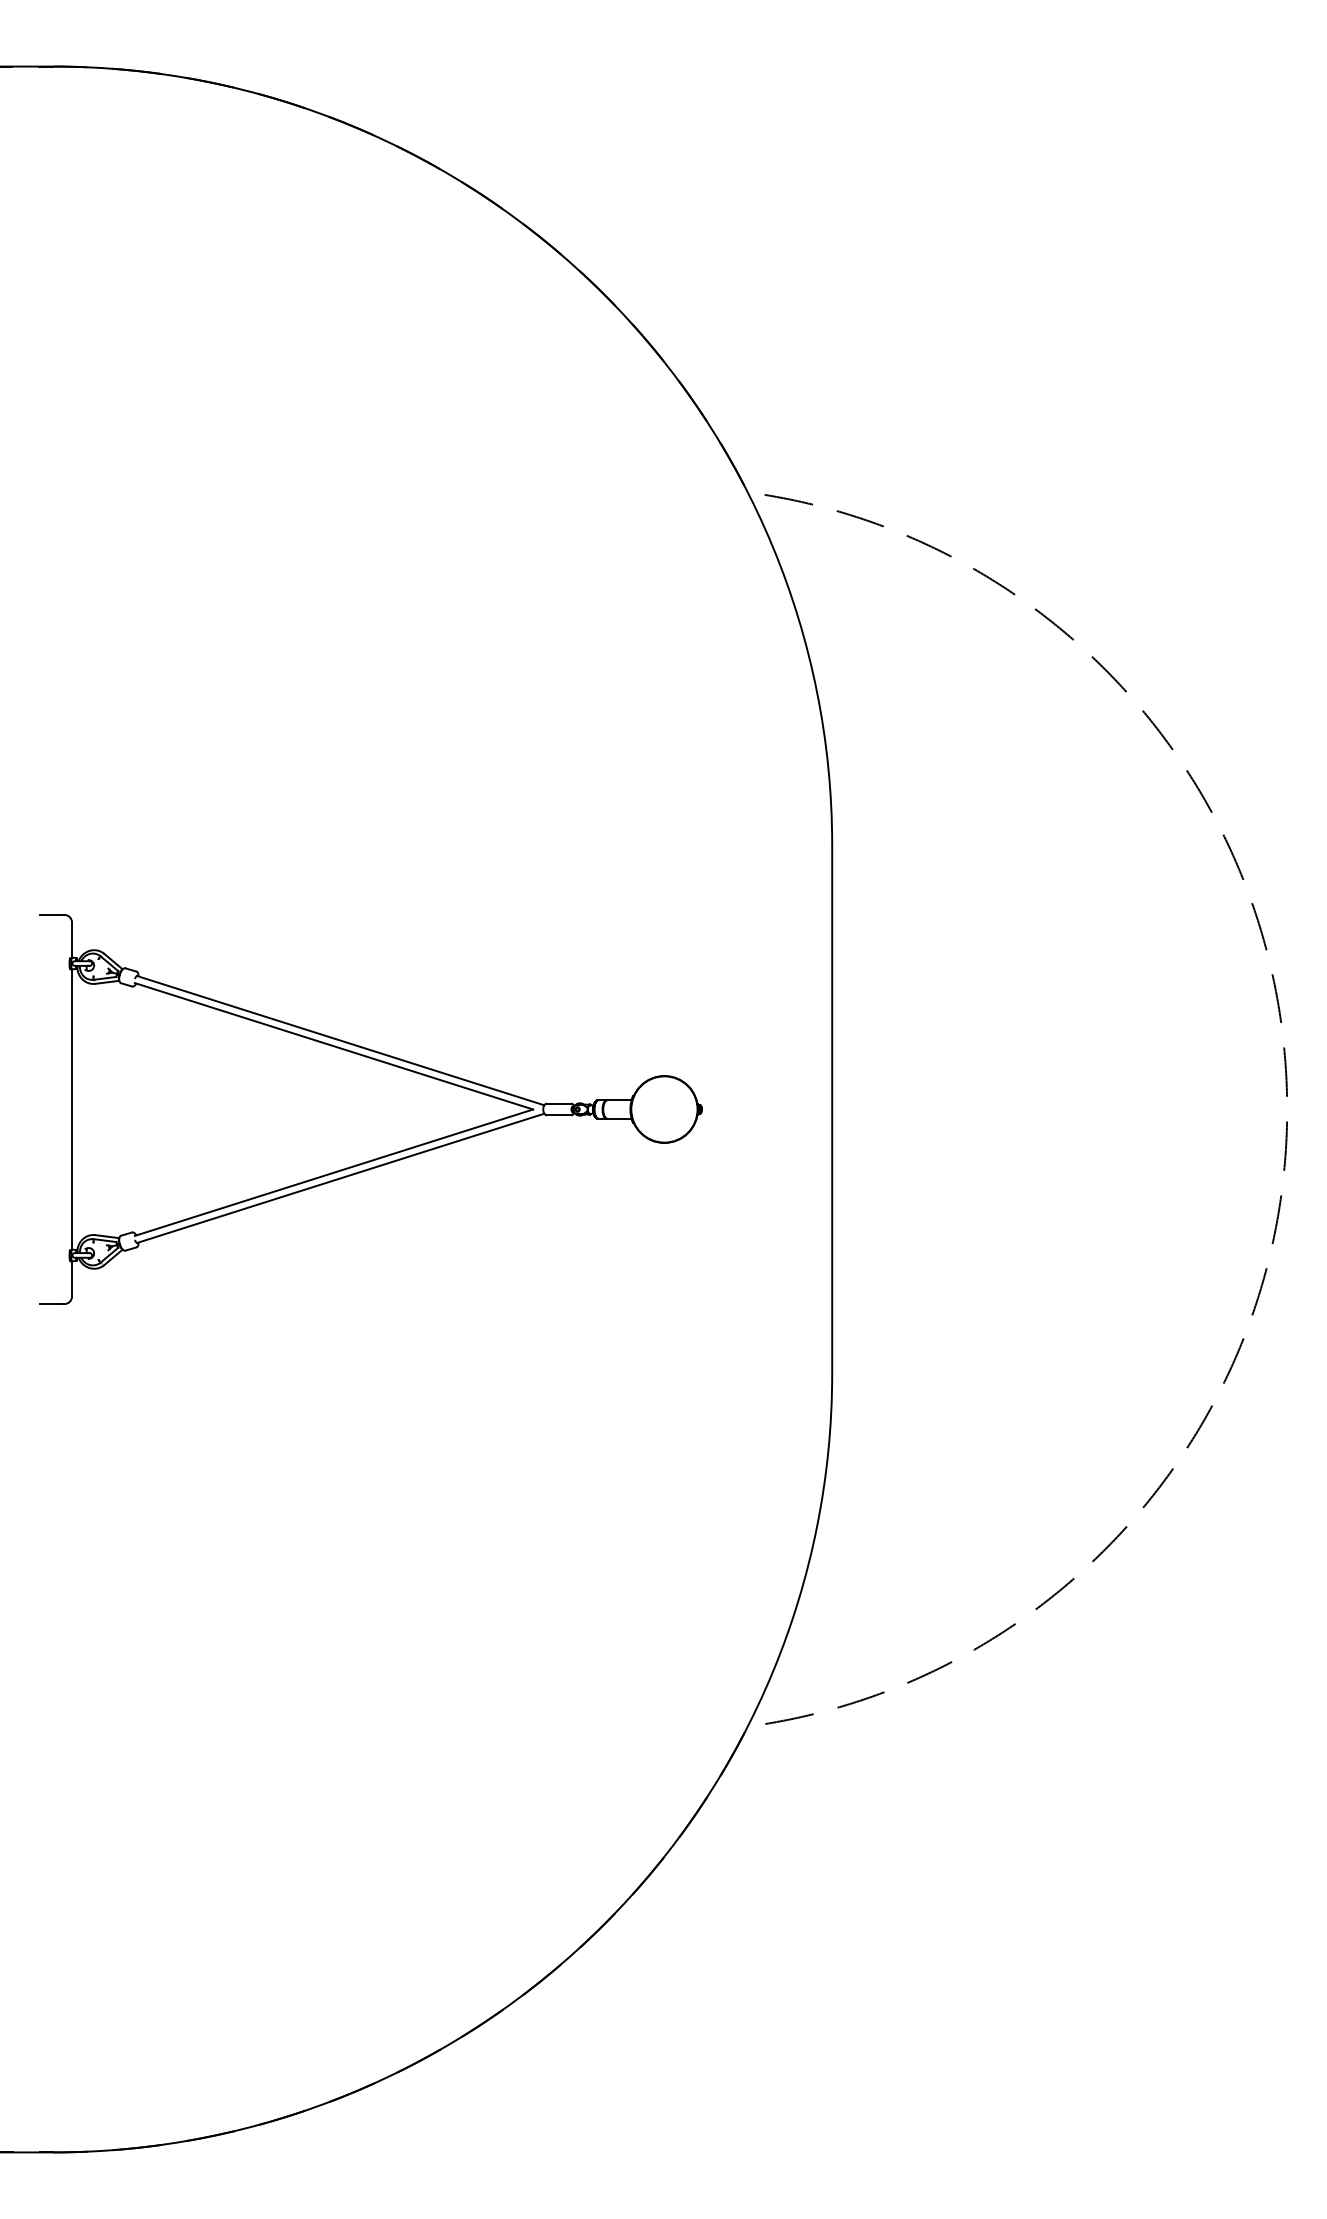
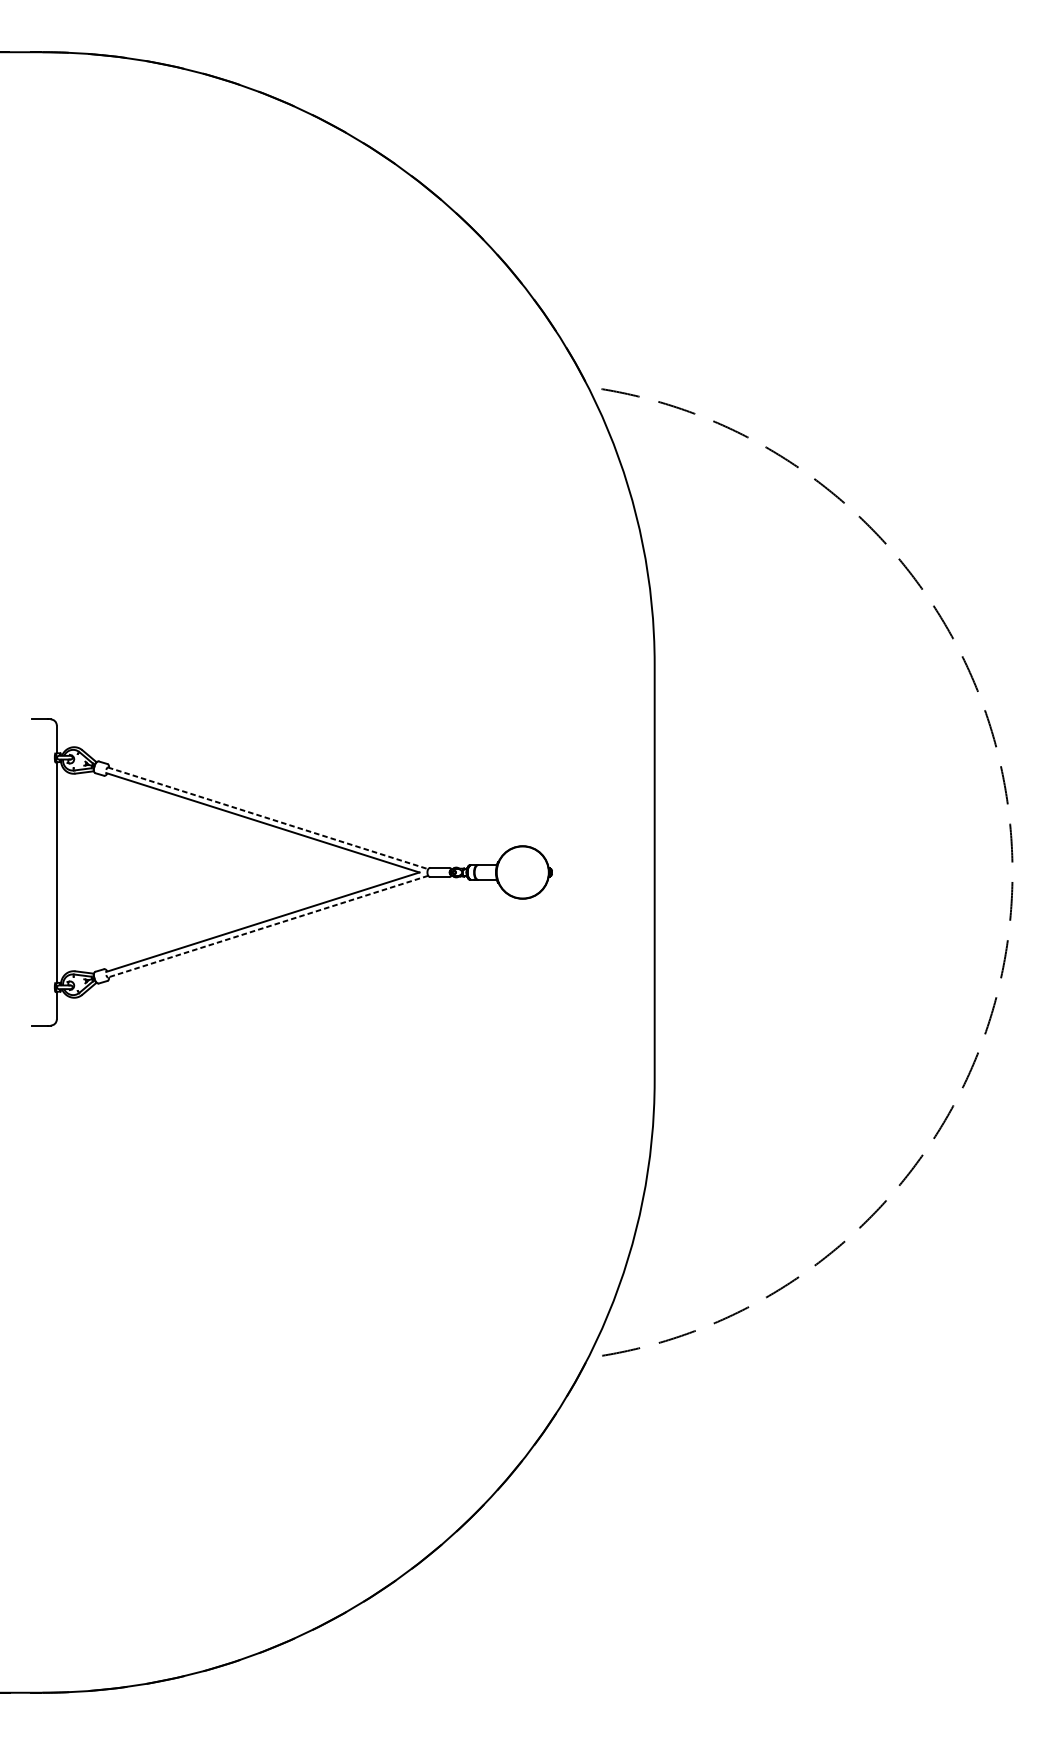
line: (340, 1040) -> (267, 818), solid -> dashed
line: (340, 1178) -> (267, 926), solid -> dashed

